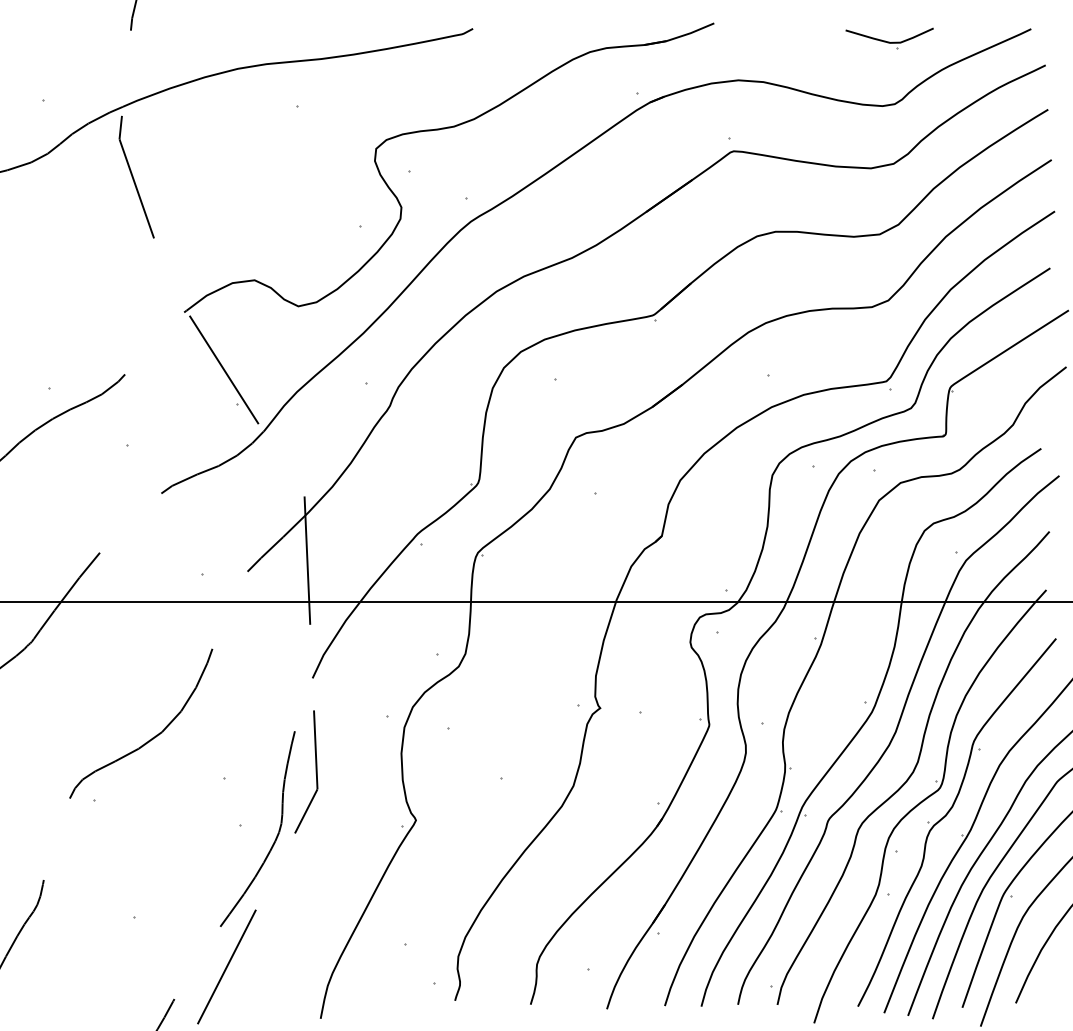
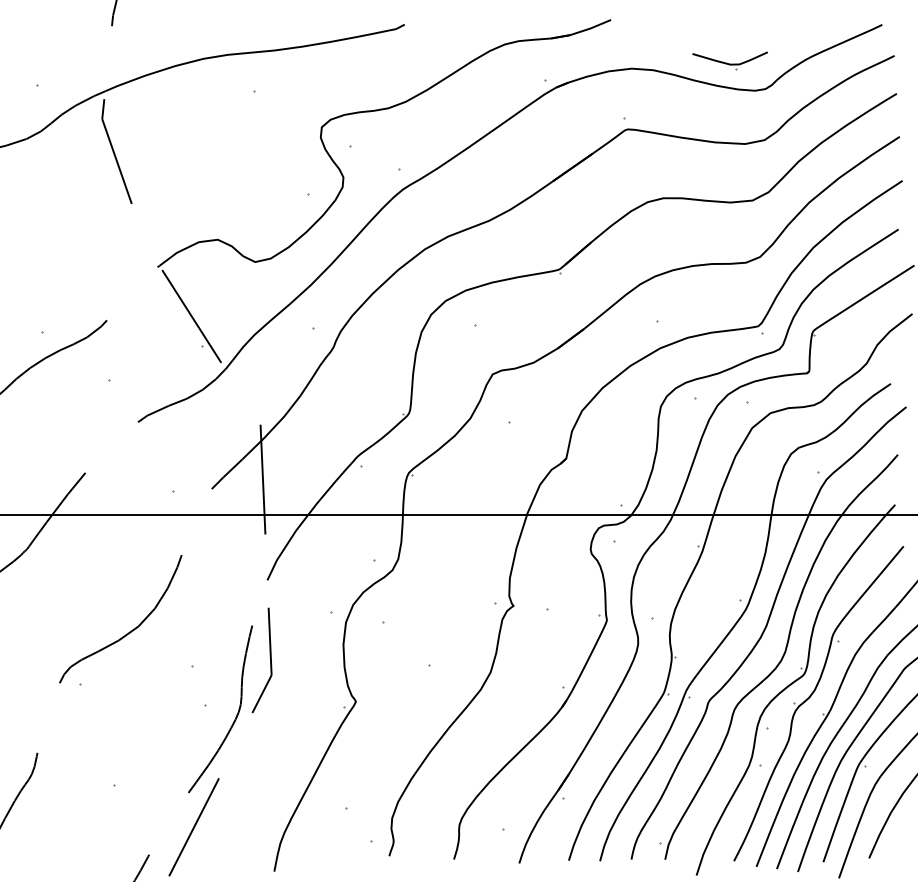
part: (888, 38) -> (729, 60), moved

